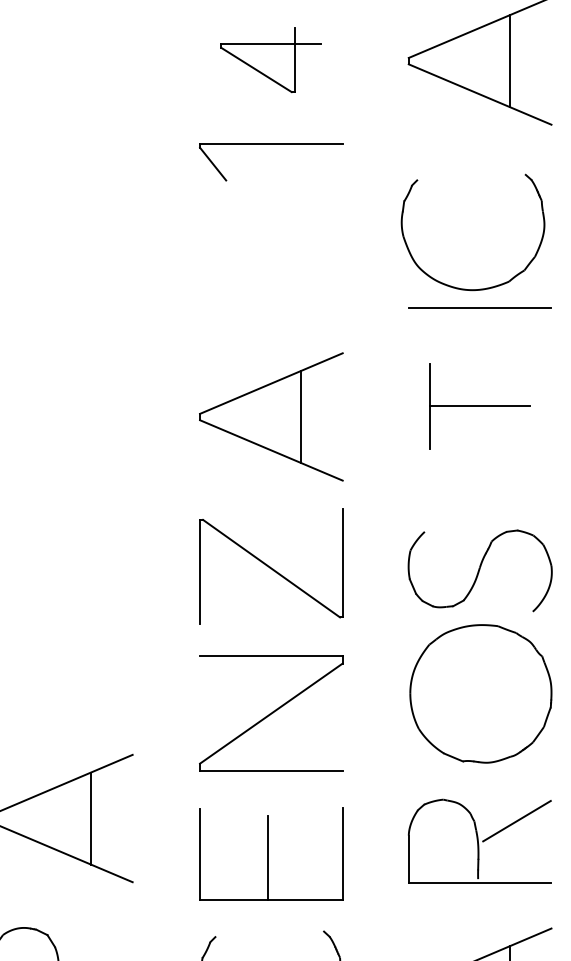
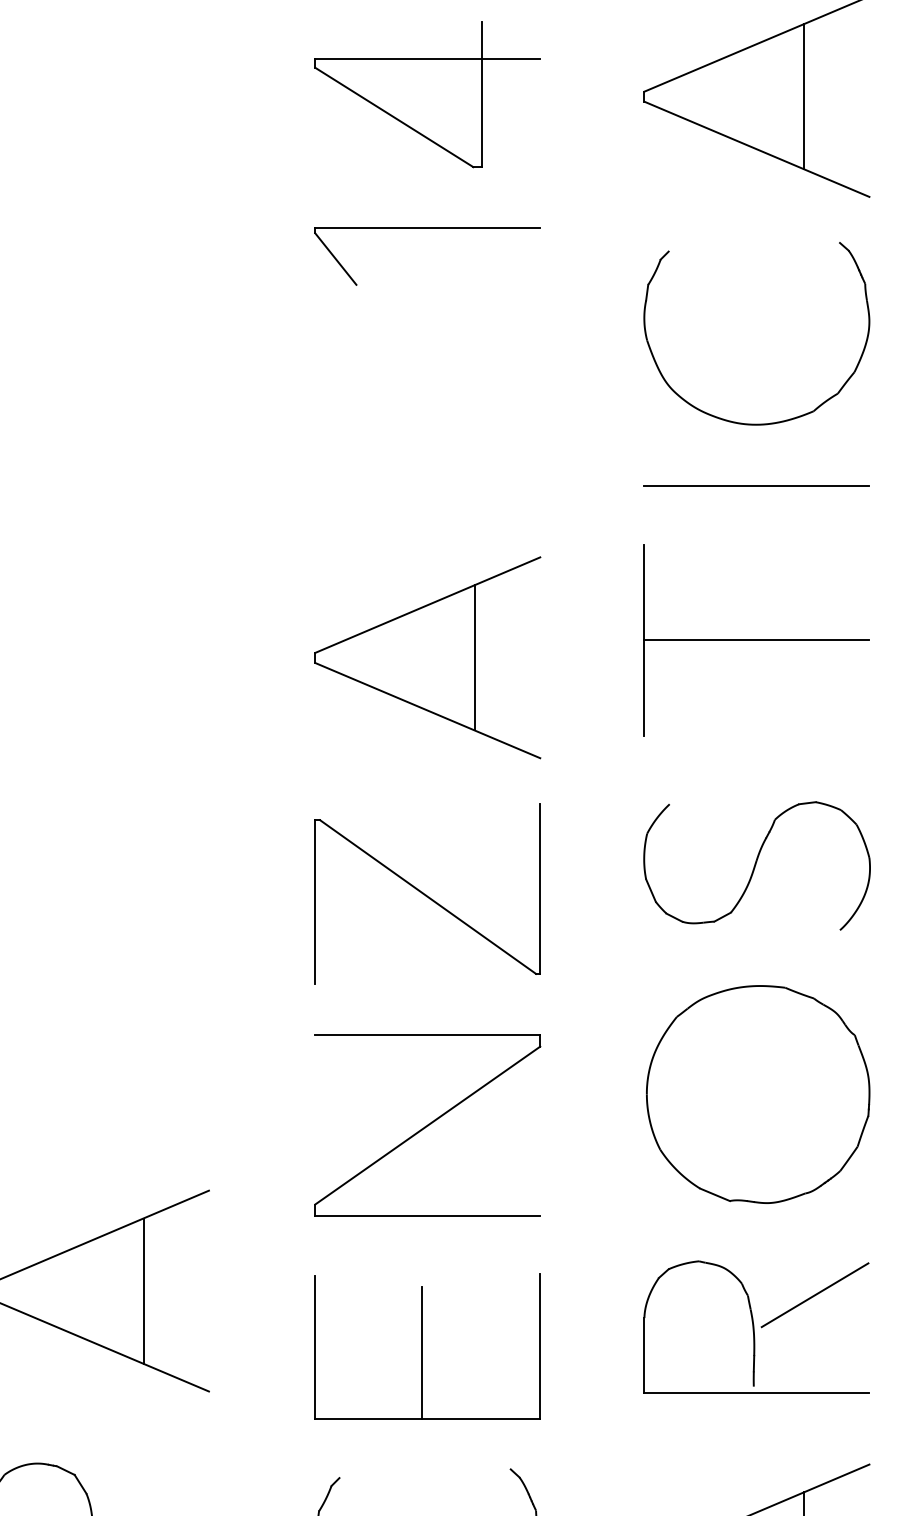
part: (271, 59) -> (427, 94), size x1.43
part: (465, 288) -> (744, 422), moved
part: (479, 406) -> (755, 641), size x1.43
part: (479, 570) -> (755, 865), moved

